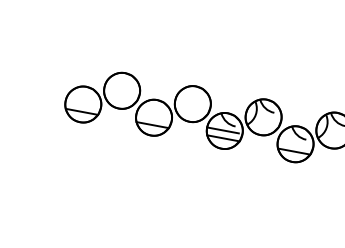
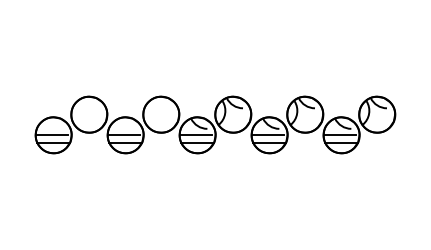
line: (81, 104) -> (51, 135), added
line: (151, 117) -> (123, 135), added
line: (293, 144) -> (267, 135), added

